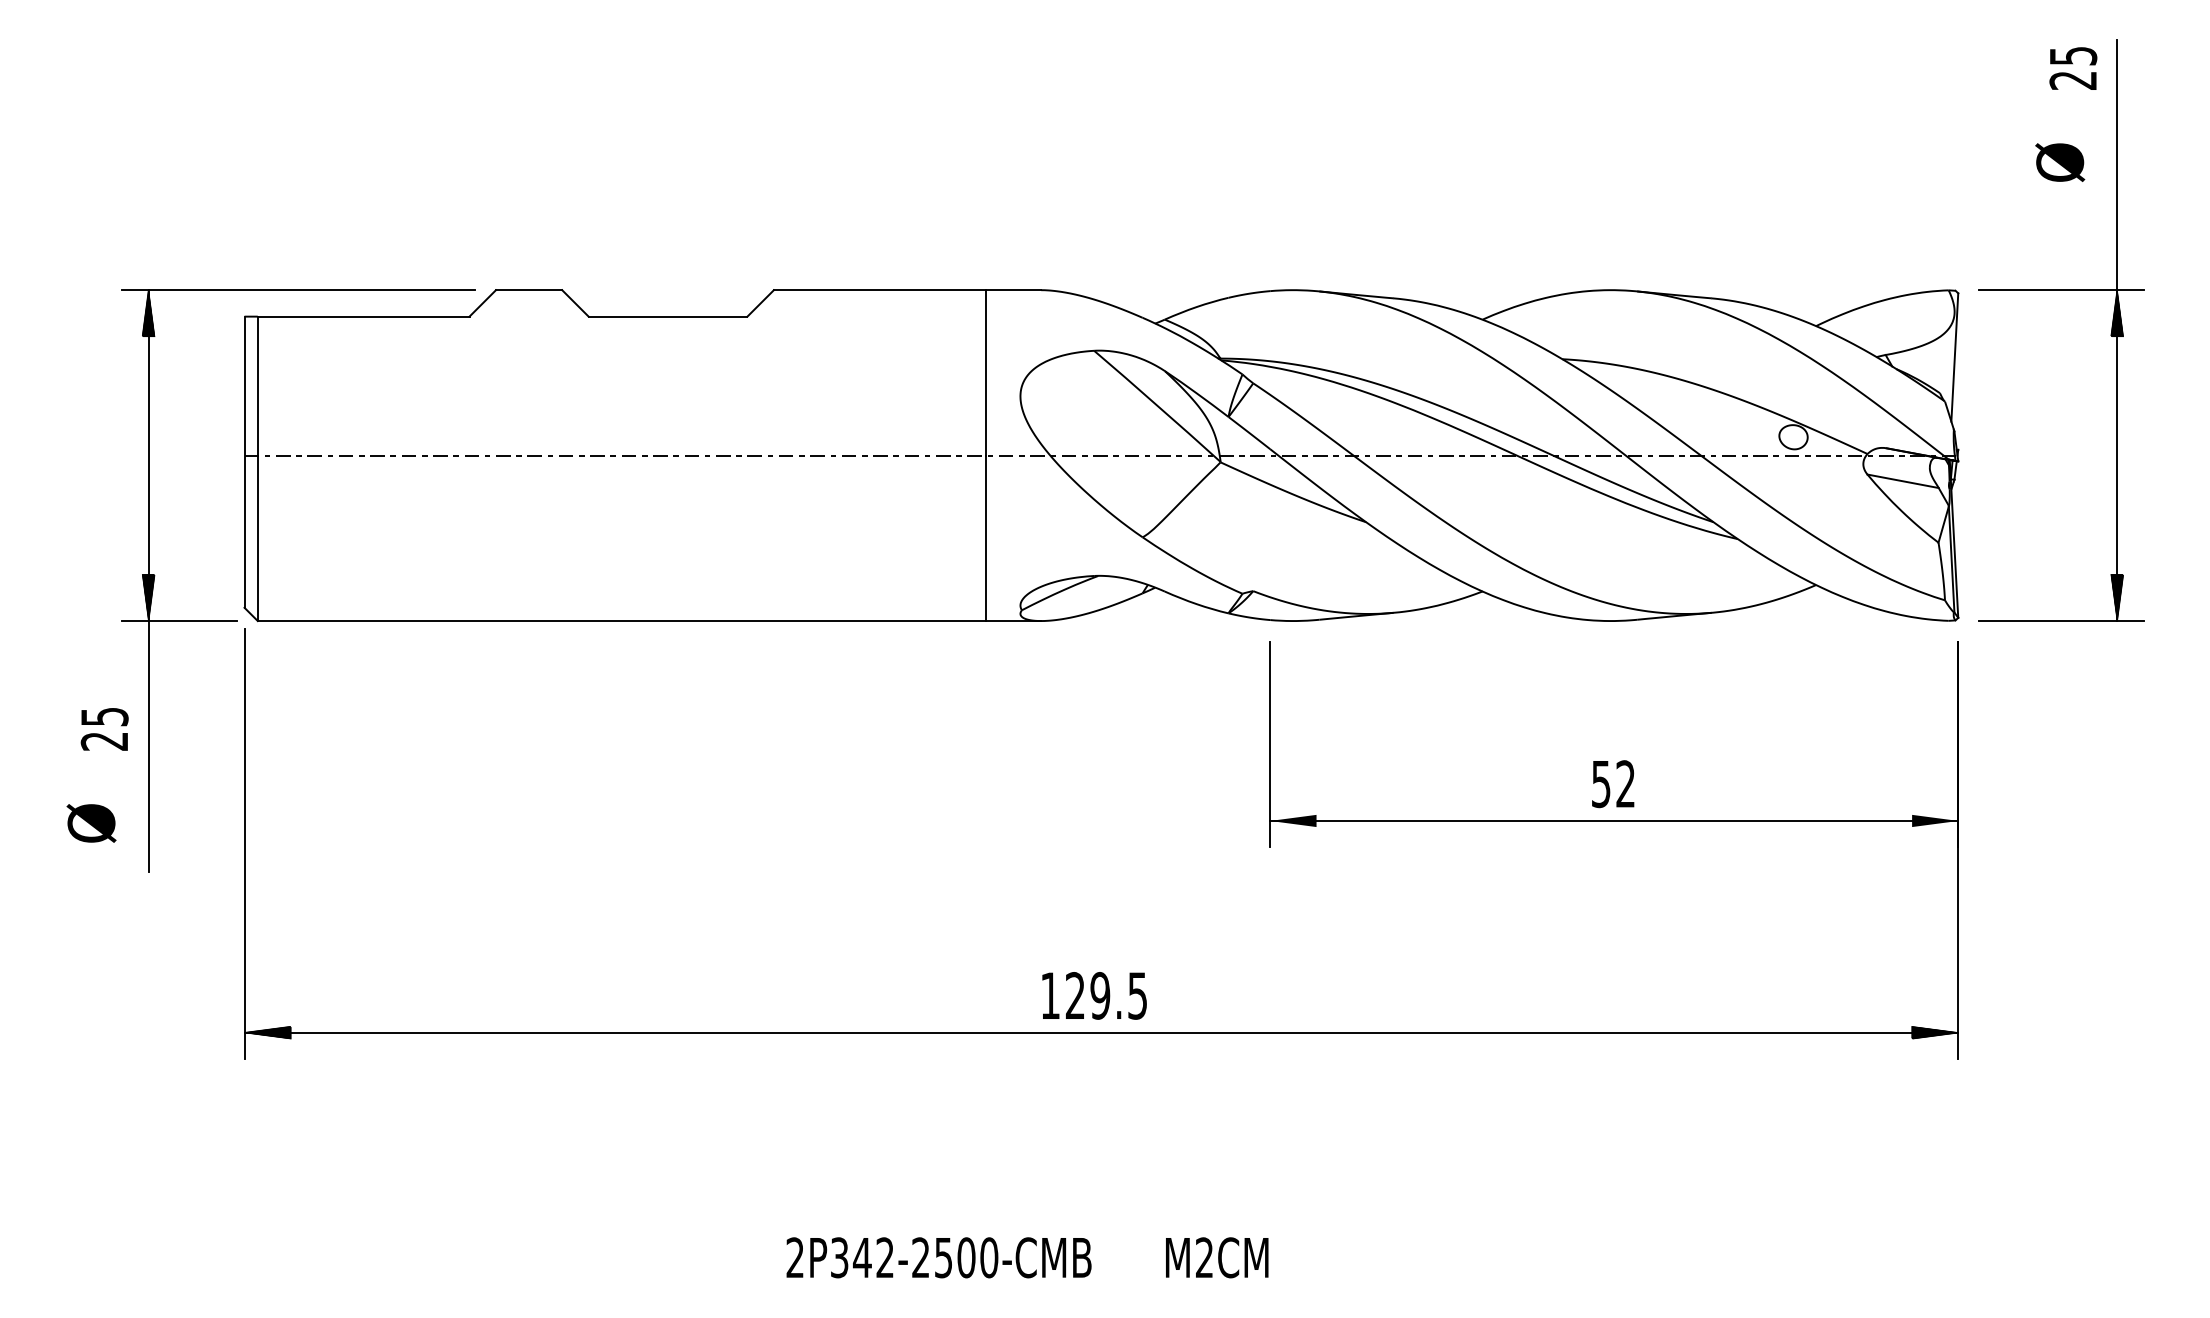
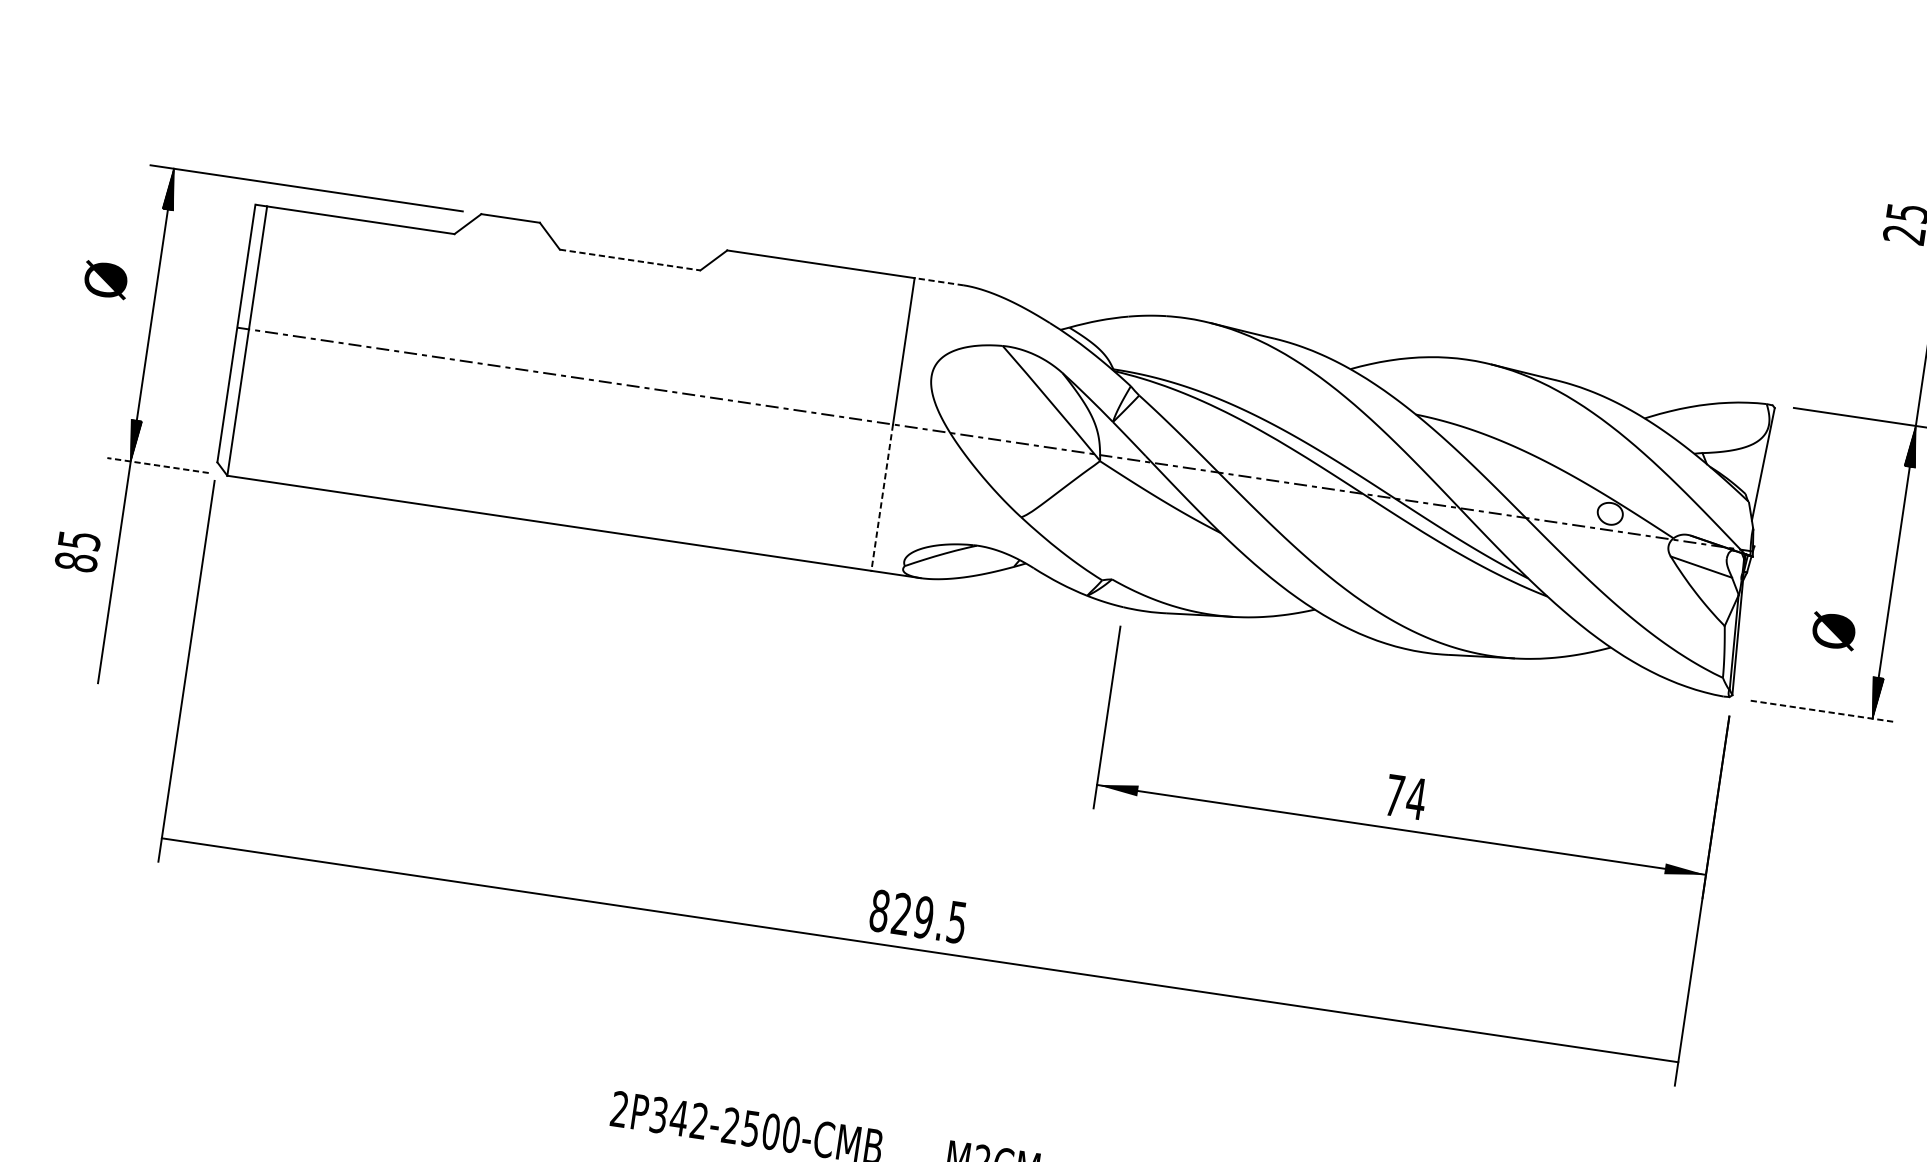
text: (2060, 162) -> (1834, 631), moved
line: (1013, 290) -> (939, 282), solid -> dashed
line: (668, 316) -> (630, 259), solid -> dashed
line: (985, 538) -> (882, 497), solid -> dashed
line: (178, 621) -> (157, 465), solid -> dashed
line: (2062, 621) -> (1824, 711), solid -> dashed
text: (104, 740) -> (76, 561), 25 -> 85
text: (1613, 784) -> (1405, 797), 52 -> 74
text: (91, 823) -> (105, 280), moved
text: (1050, 995) -> (879, 910), 129.5 -> 829.5
hatch: (267, 1032) -> (182, 841), removed
hatch: (1935, 1032) -> (1658, 1059), removed

